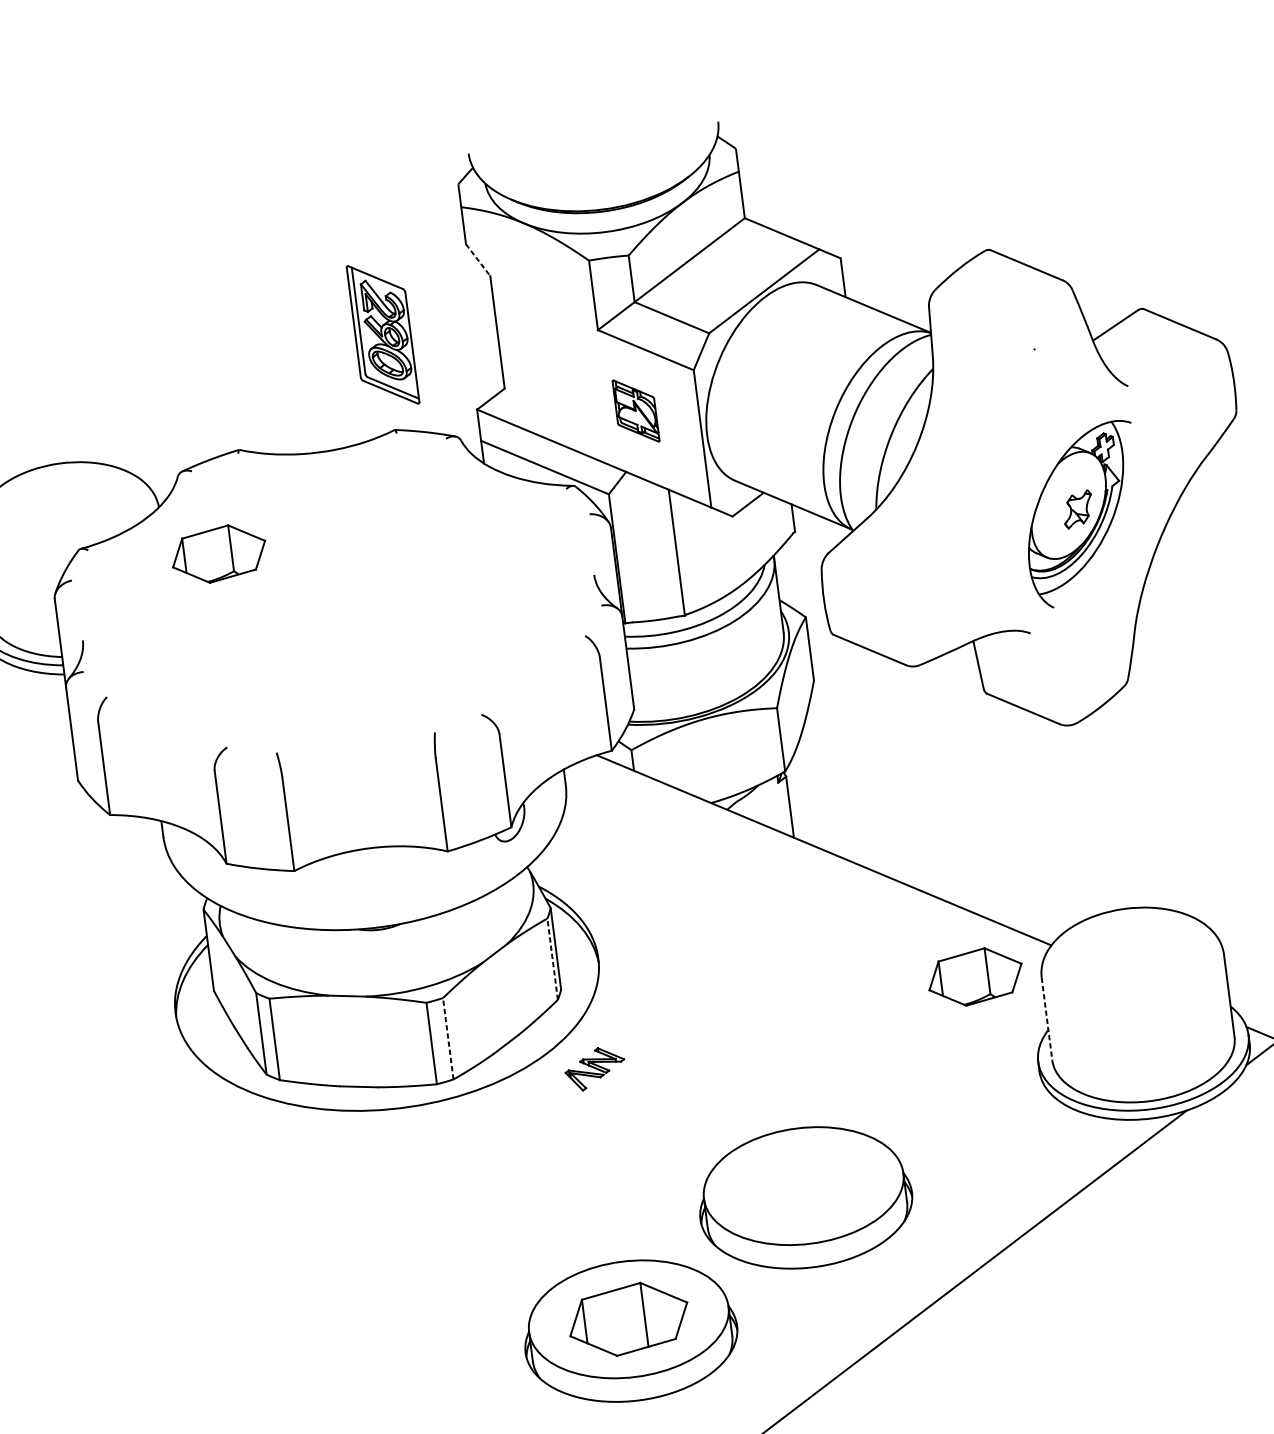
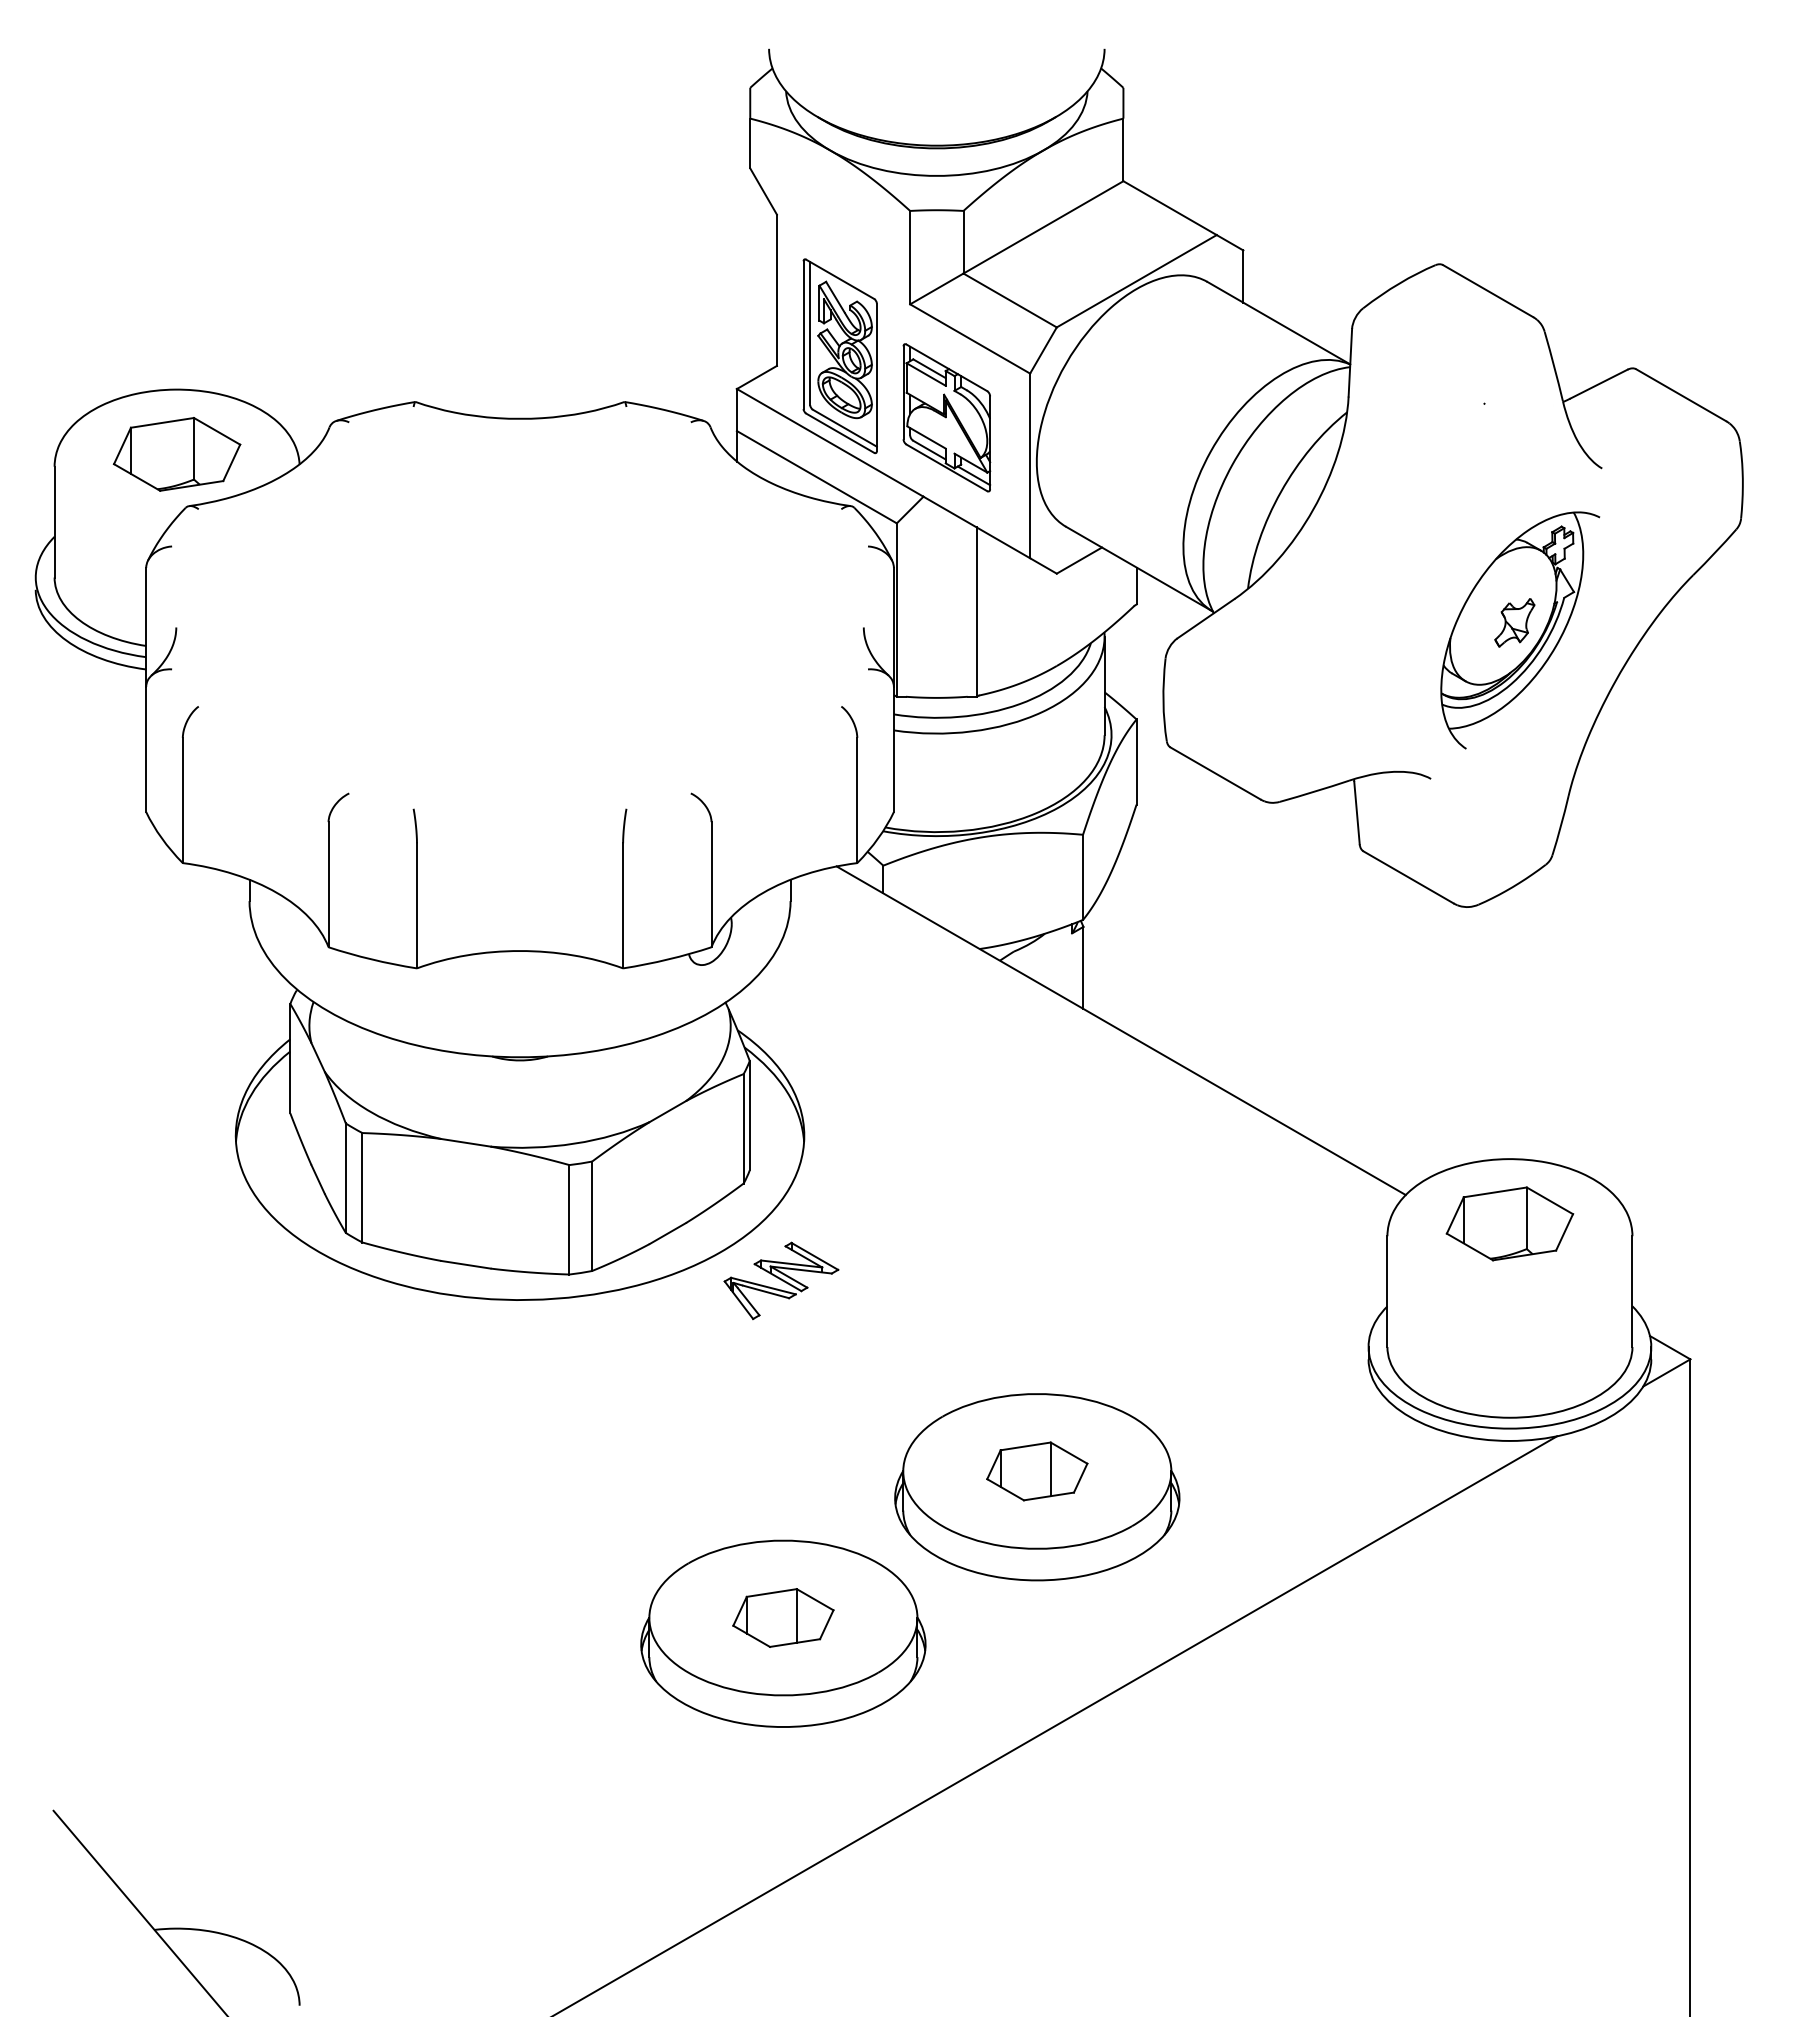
line: (478, 260) -> (763, 191), dashed -> solid
part: (382, 335) -> (839, 356), moved
part: (635, 410) -> (946, 417), size x1.67
part: (218, 554) -> (176, 454), moved
line: (552, 959) -> (743, 1128), dashed -> solid
part: (975, 976) -> (1509, 1223), moved
line: (1047, 1019) -> (1387, 1292), dashed -> solid
line: (448, 1038) -> (592, 1216), dashed -> solid
part: (595, 1068) -> (781, 1280), size x1.43
part: (803, 1186) -> (1037, 1471), added
part: (628, 1318) -> (783, 1617), size x0.62

